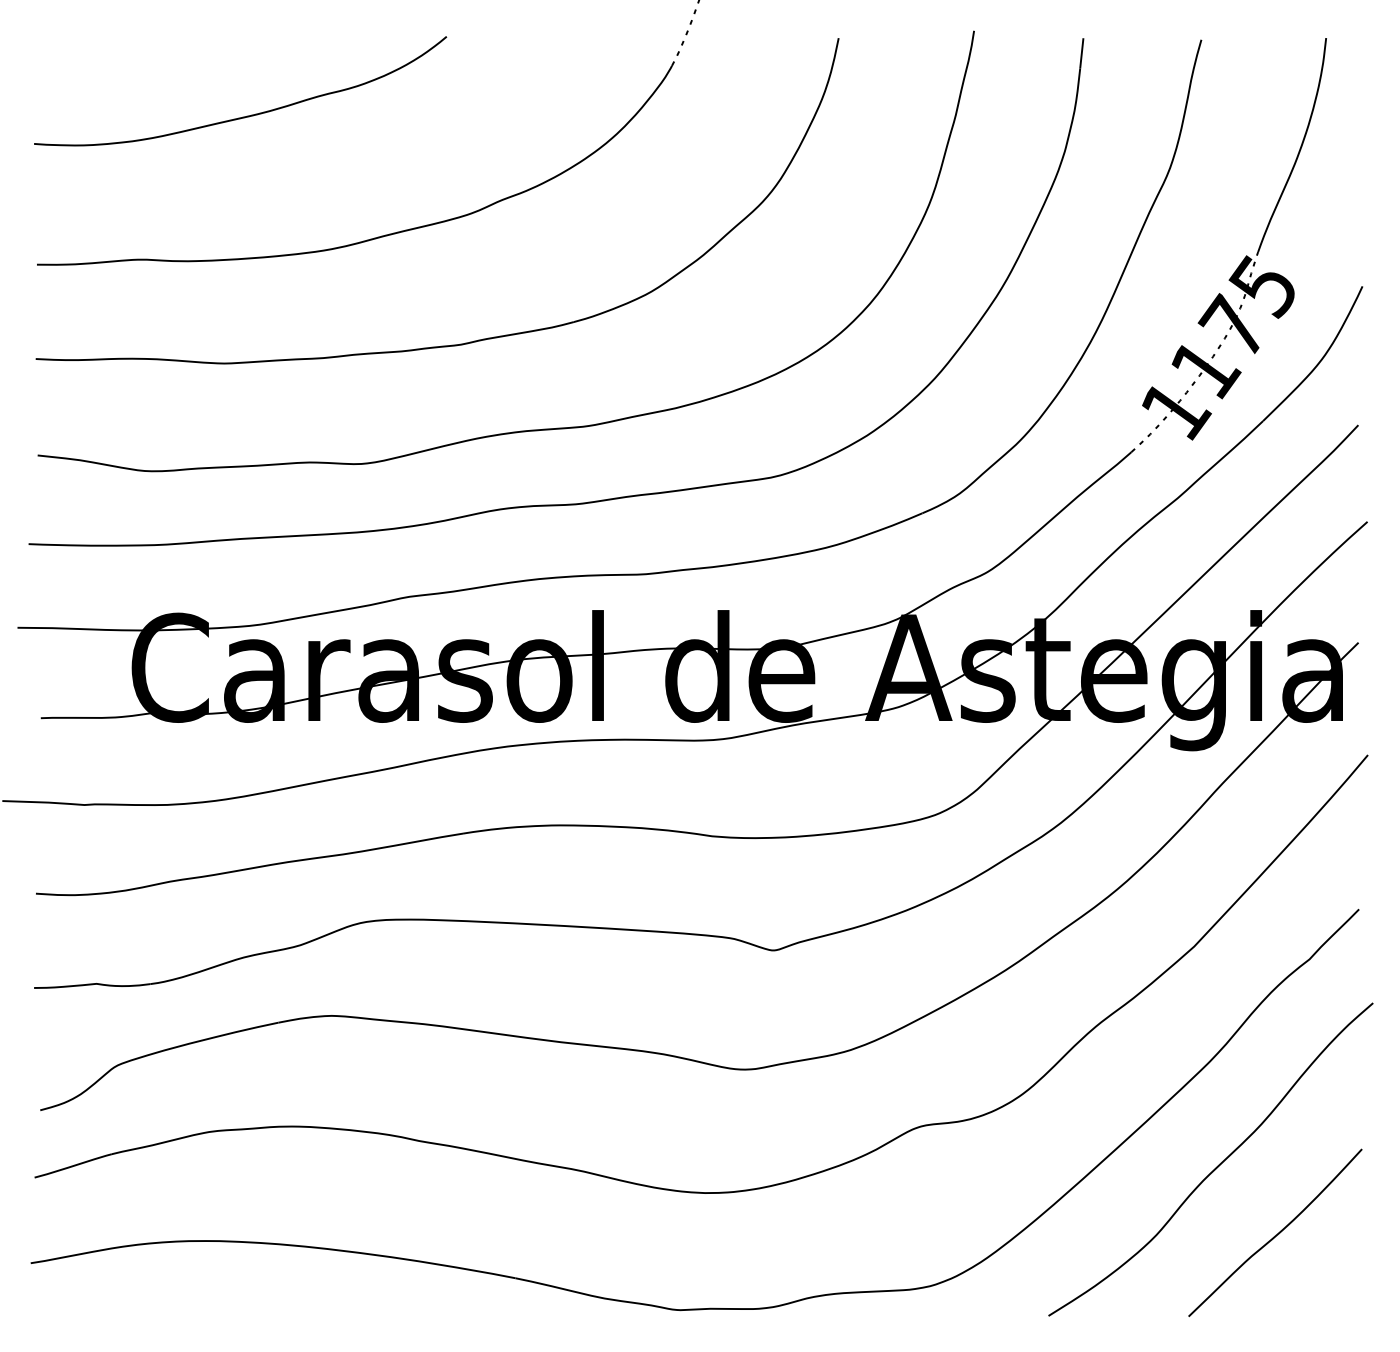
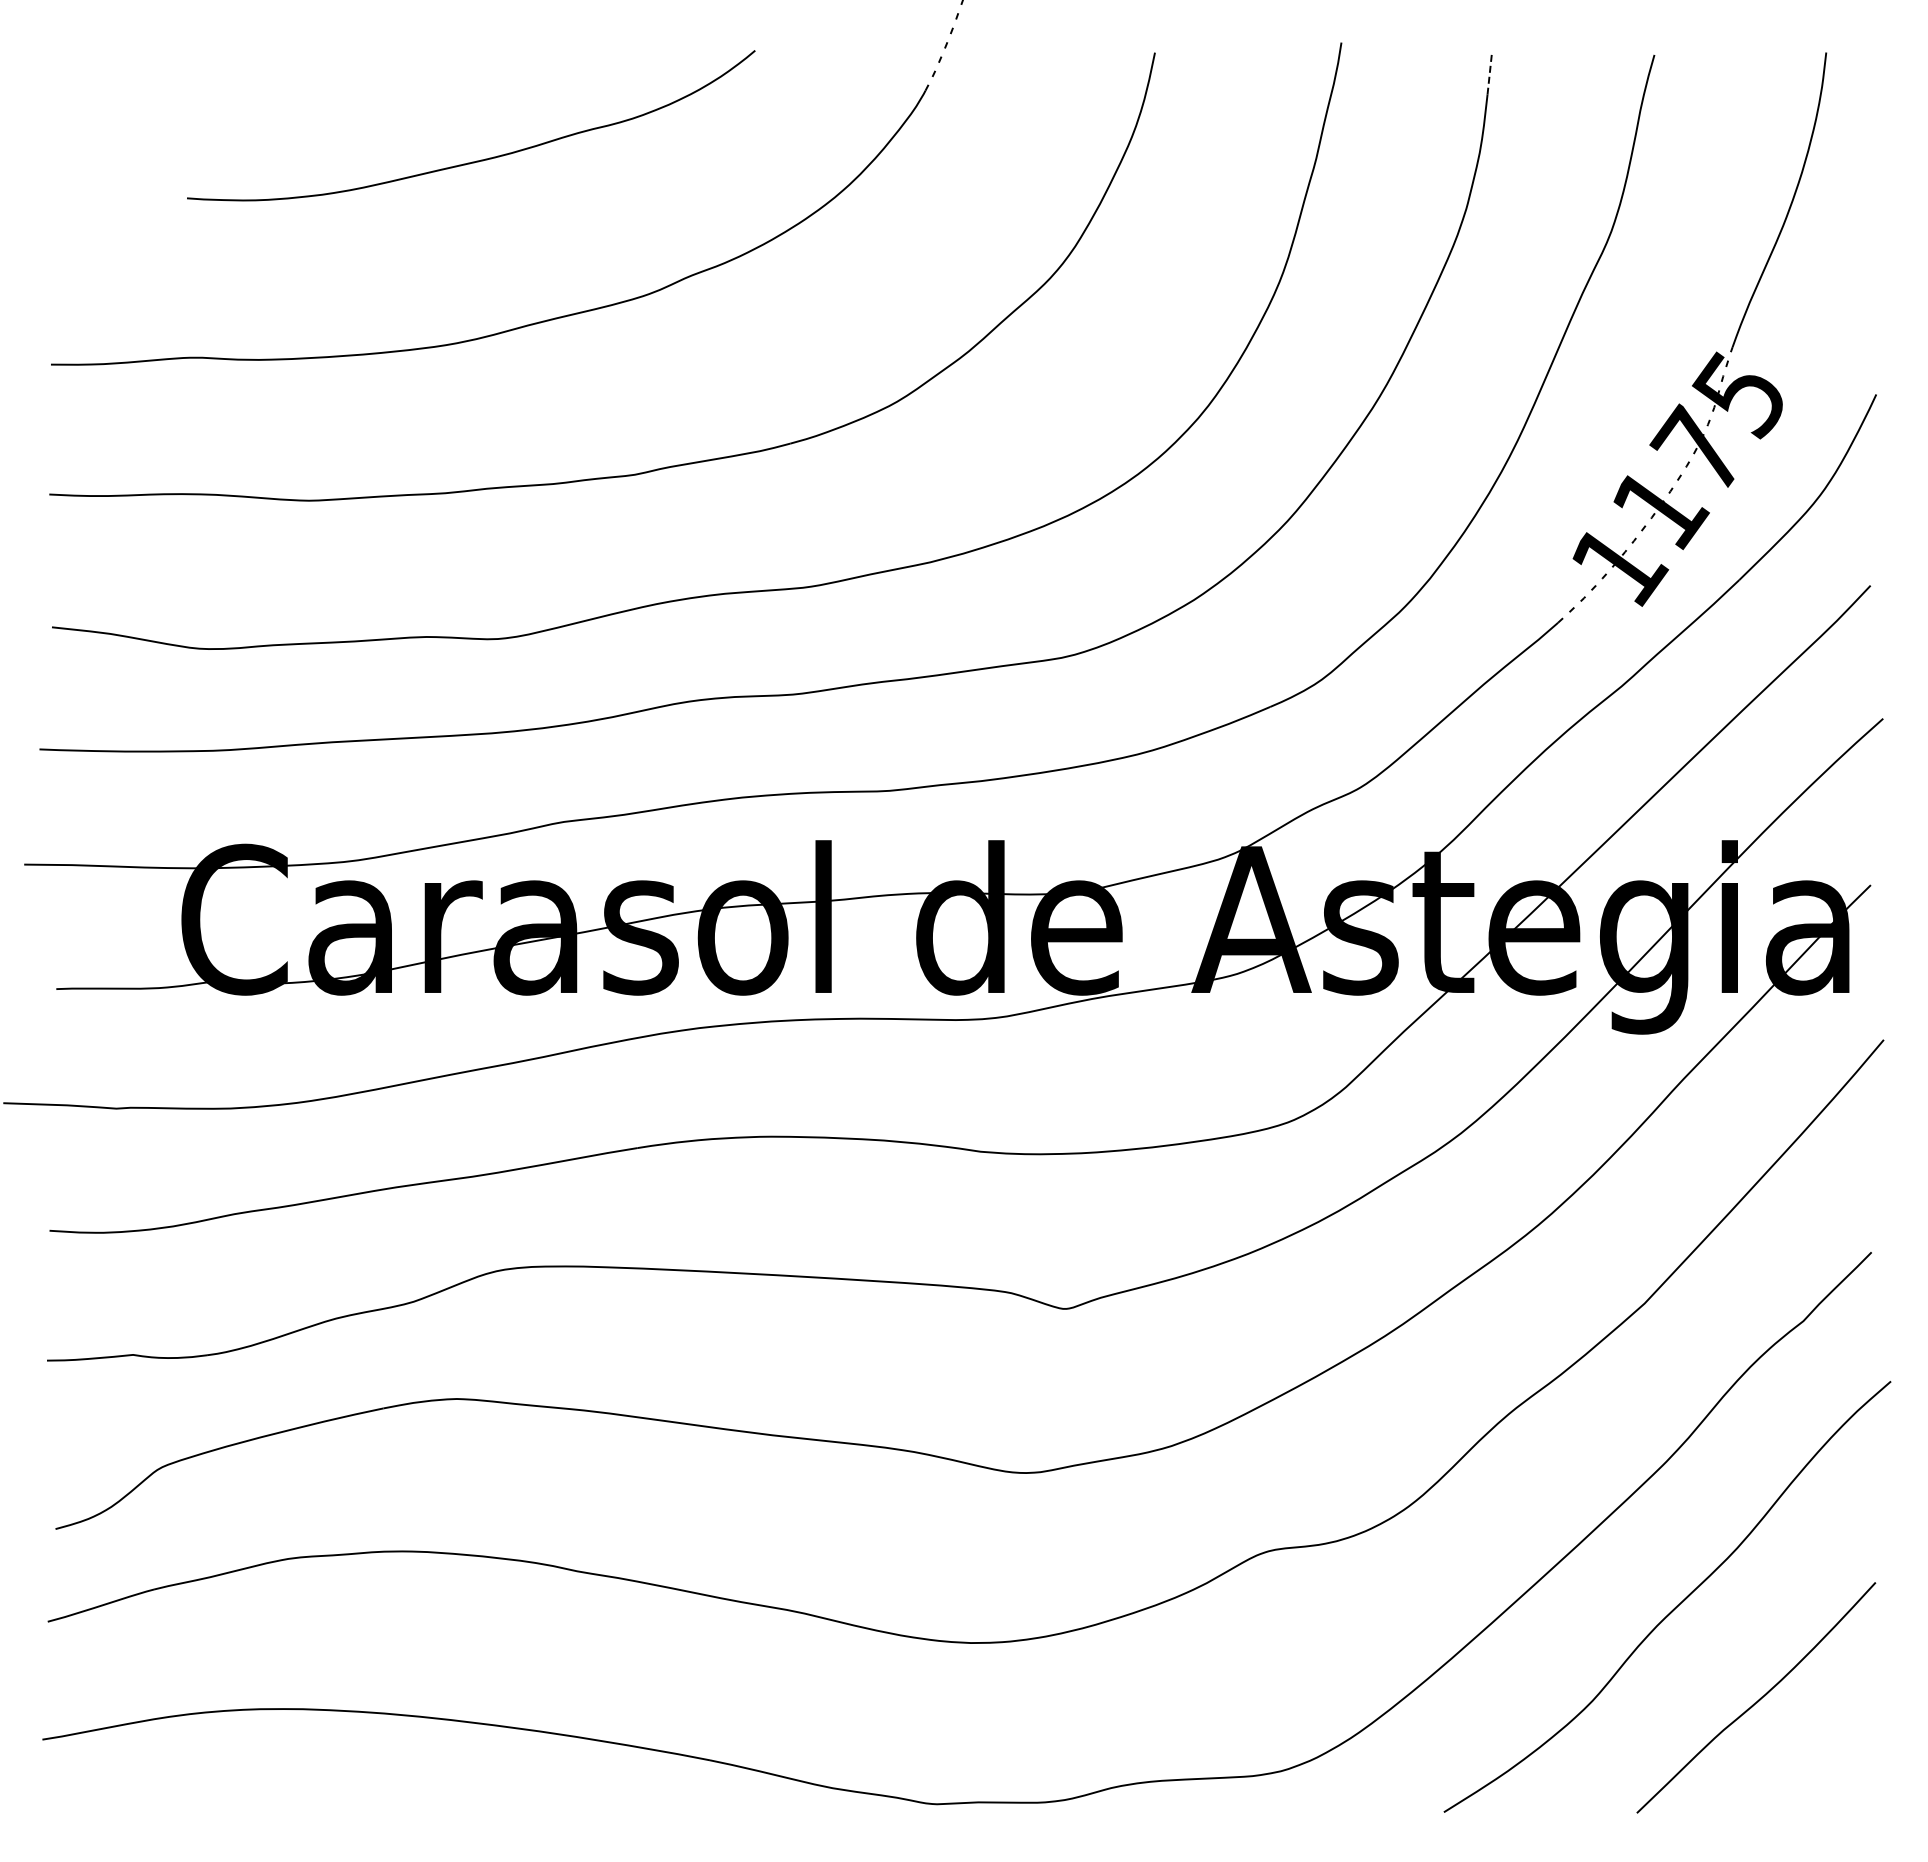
line: (1081, 53) -> (1489, 73), solid -> dashed
curve: (244, 116) -> (476, 160), moved

